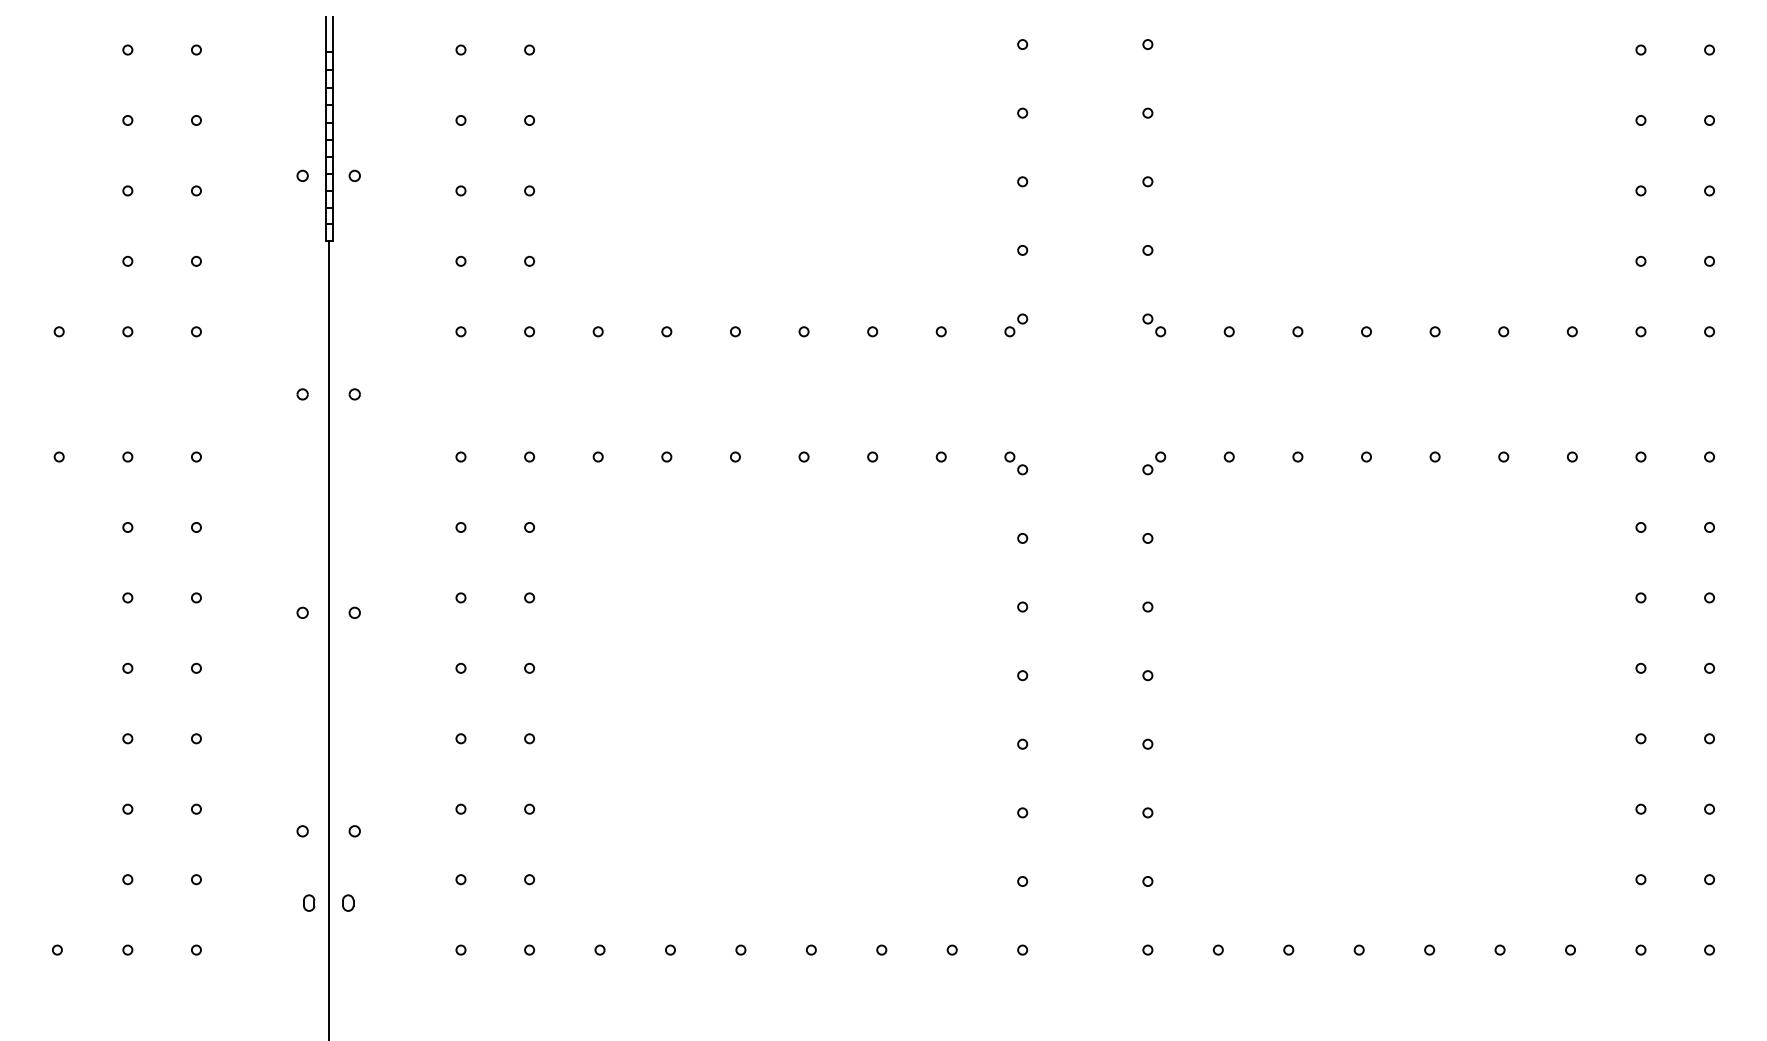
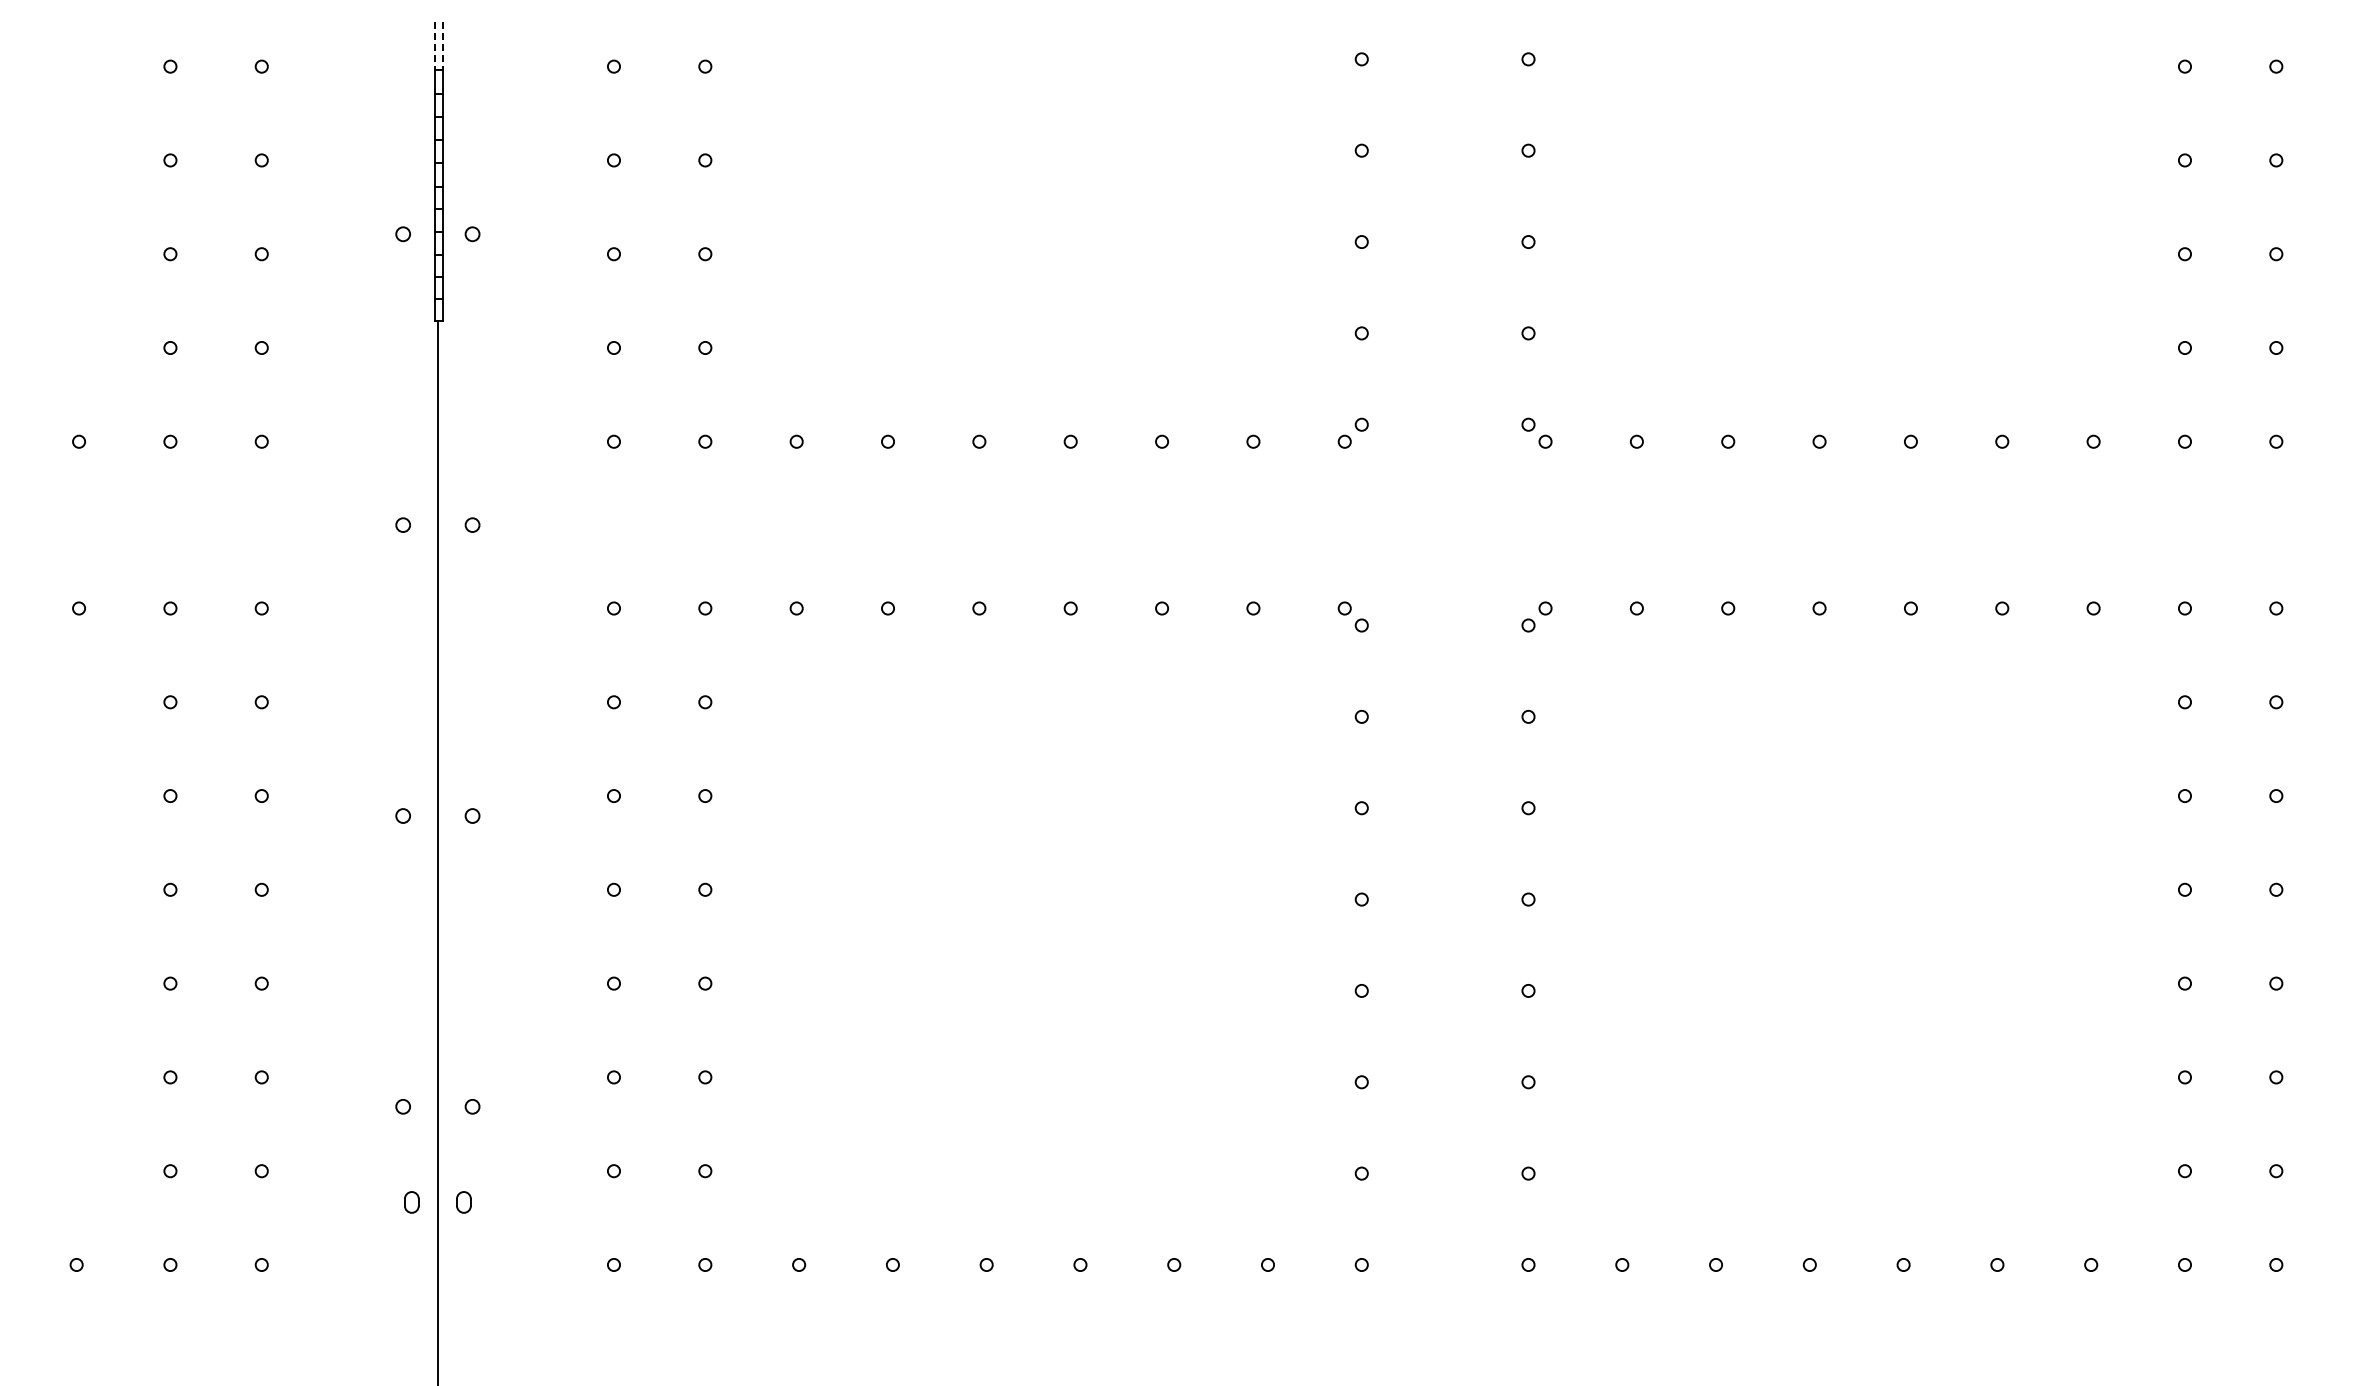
line: (326, 34) -> (434, 46), solid -> dashed
line: (332, 34) -> (443, 46), solid -> dashed

